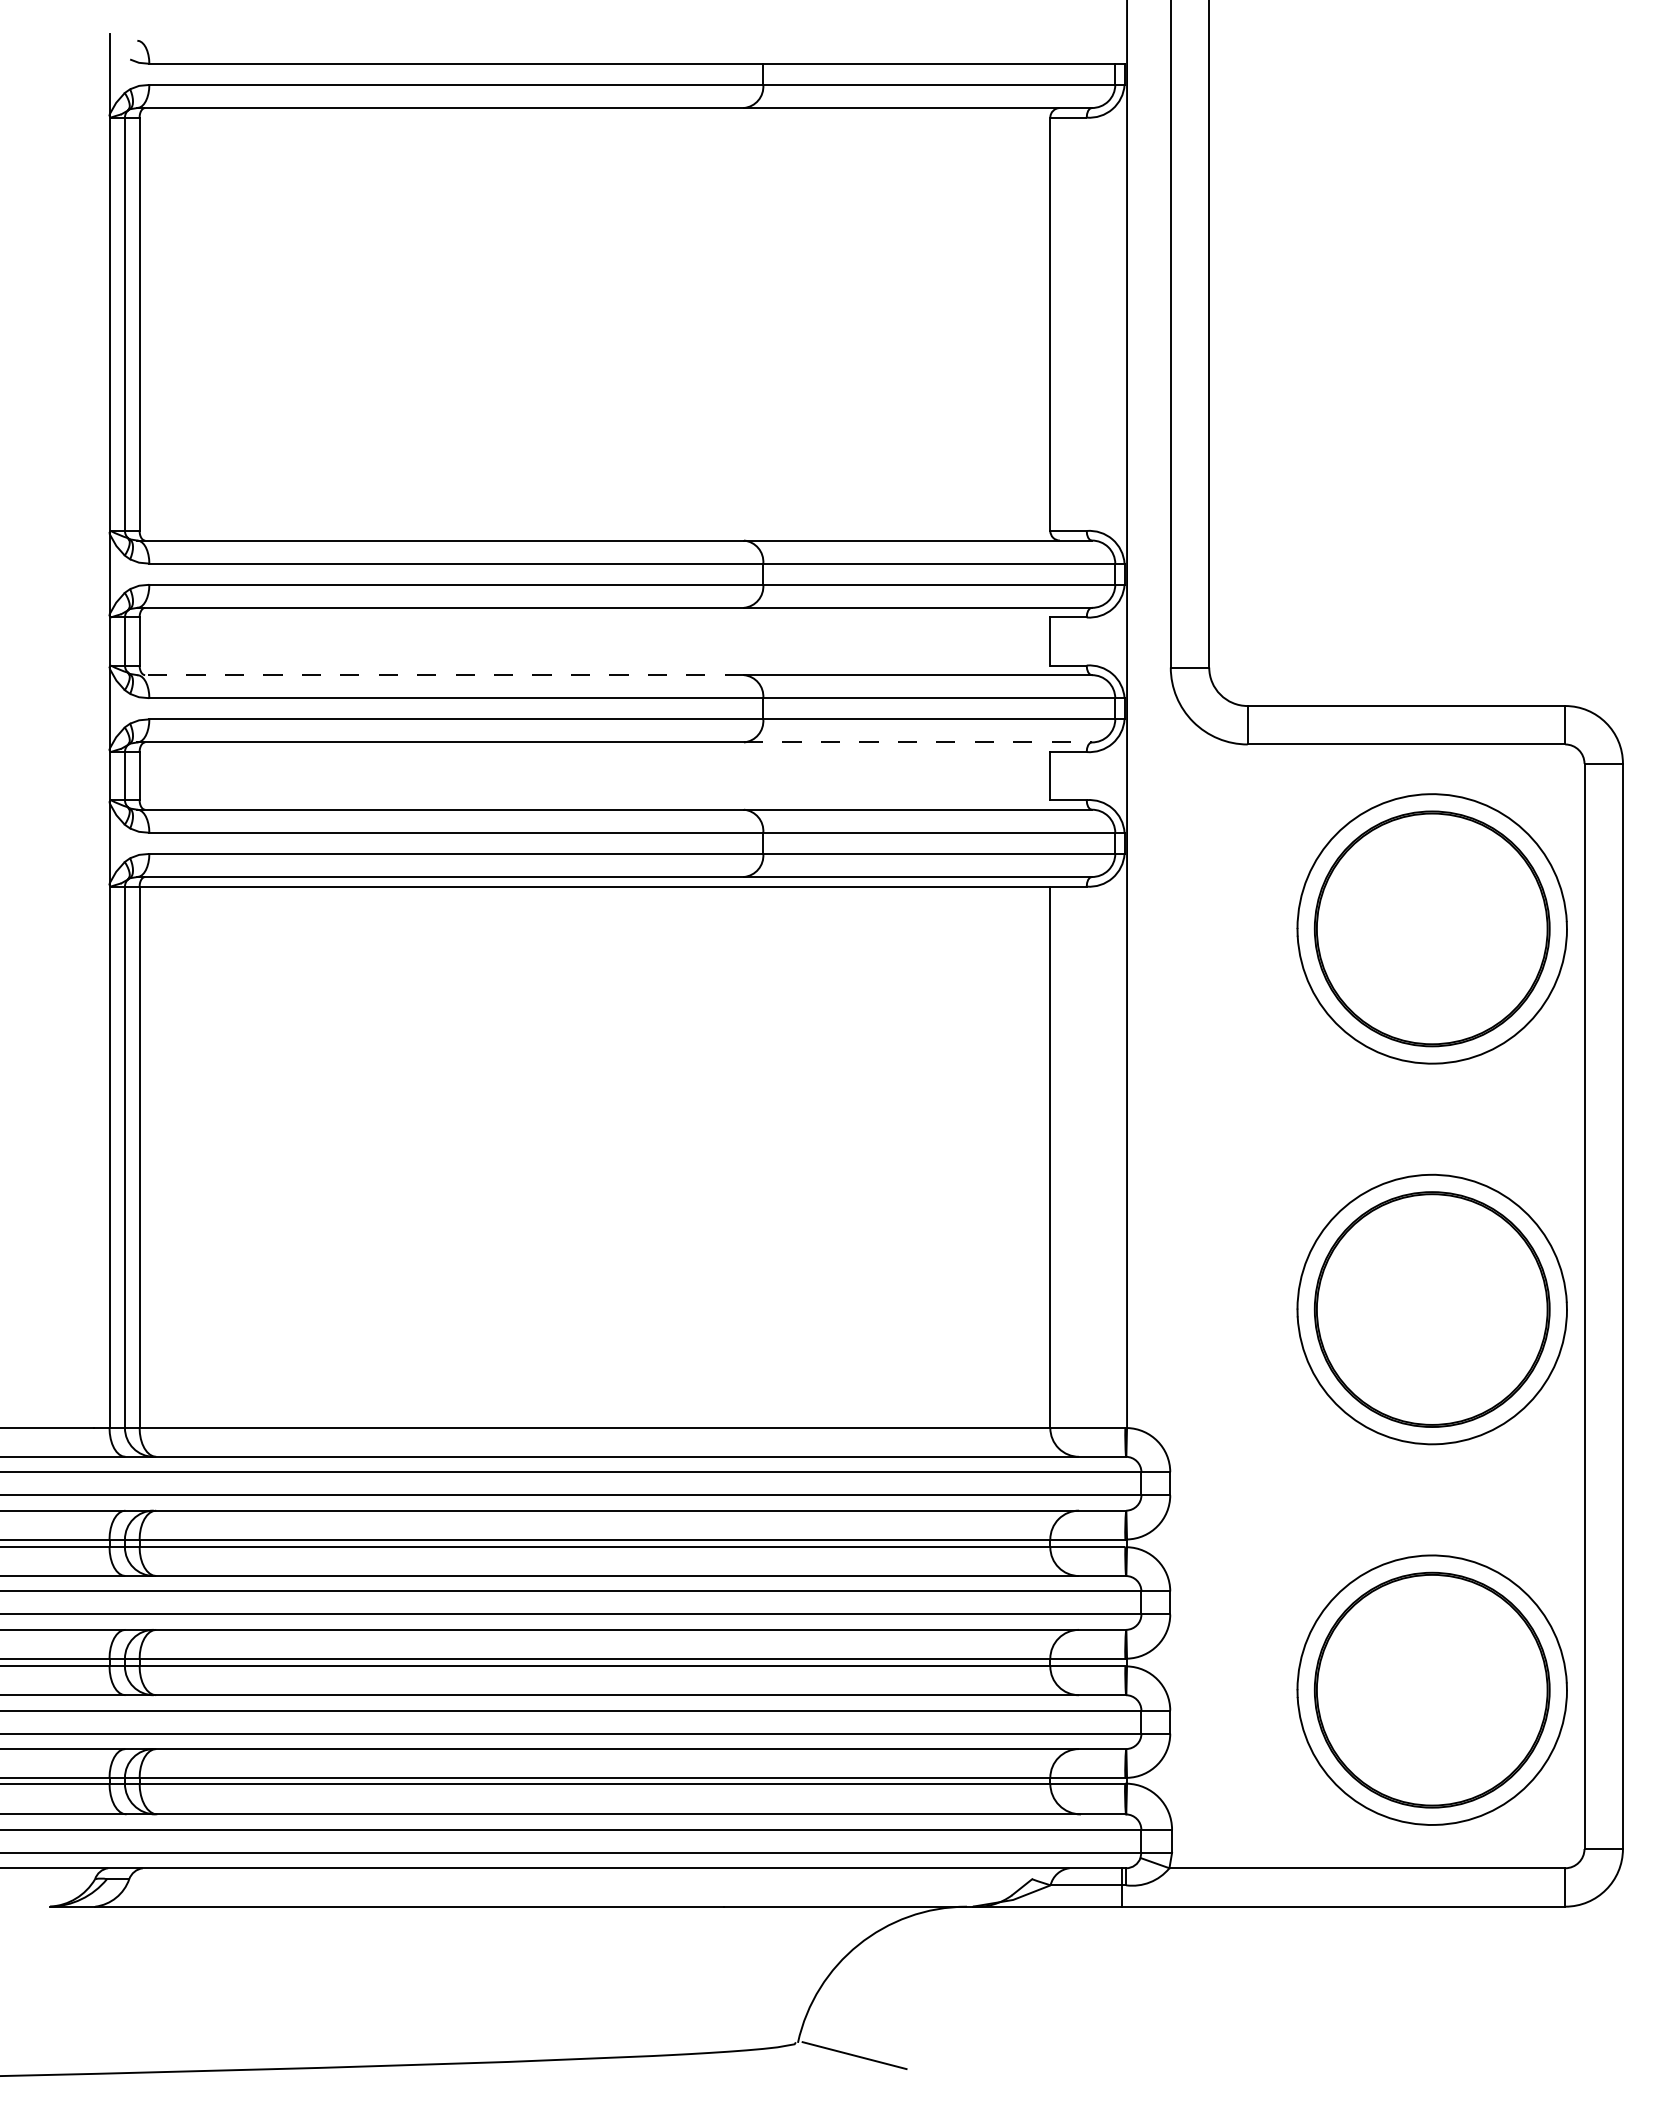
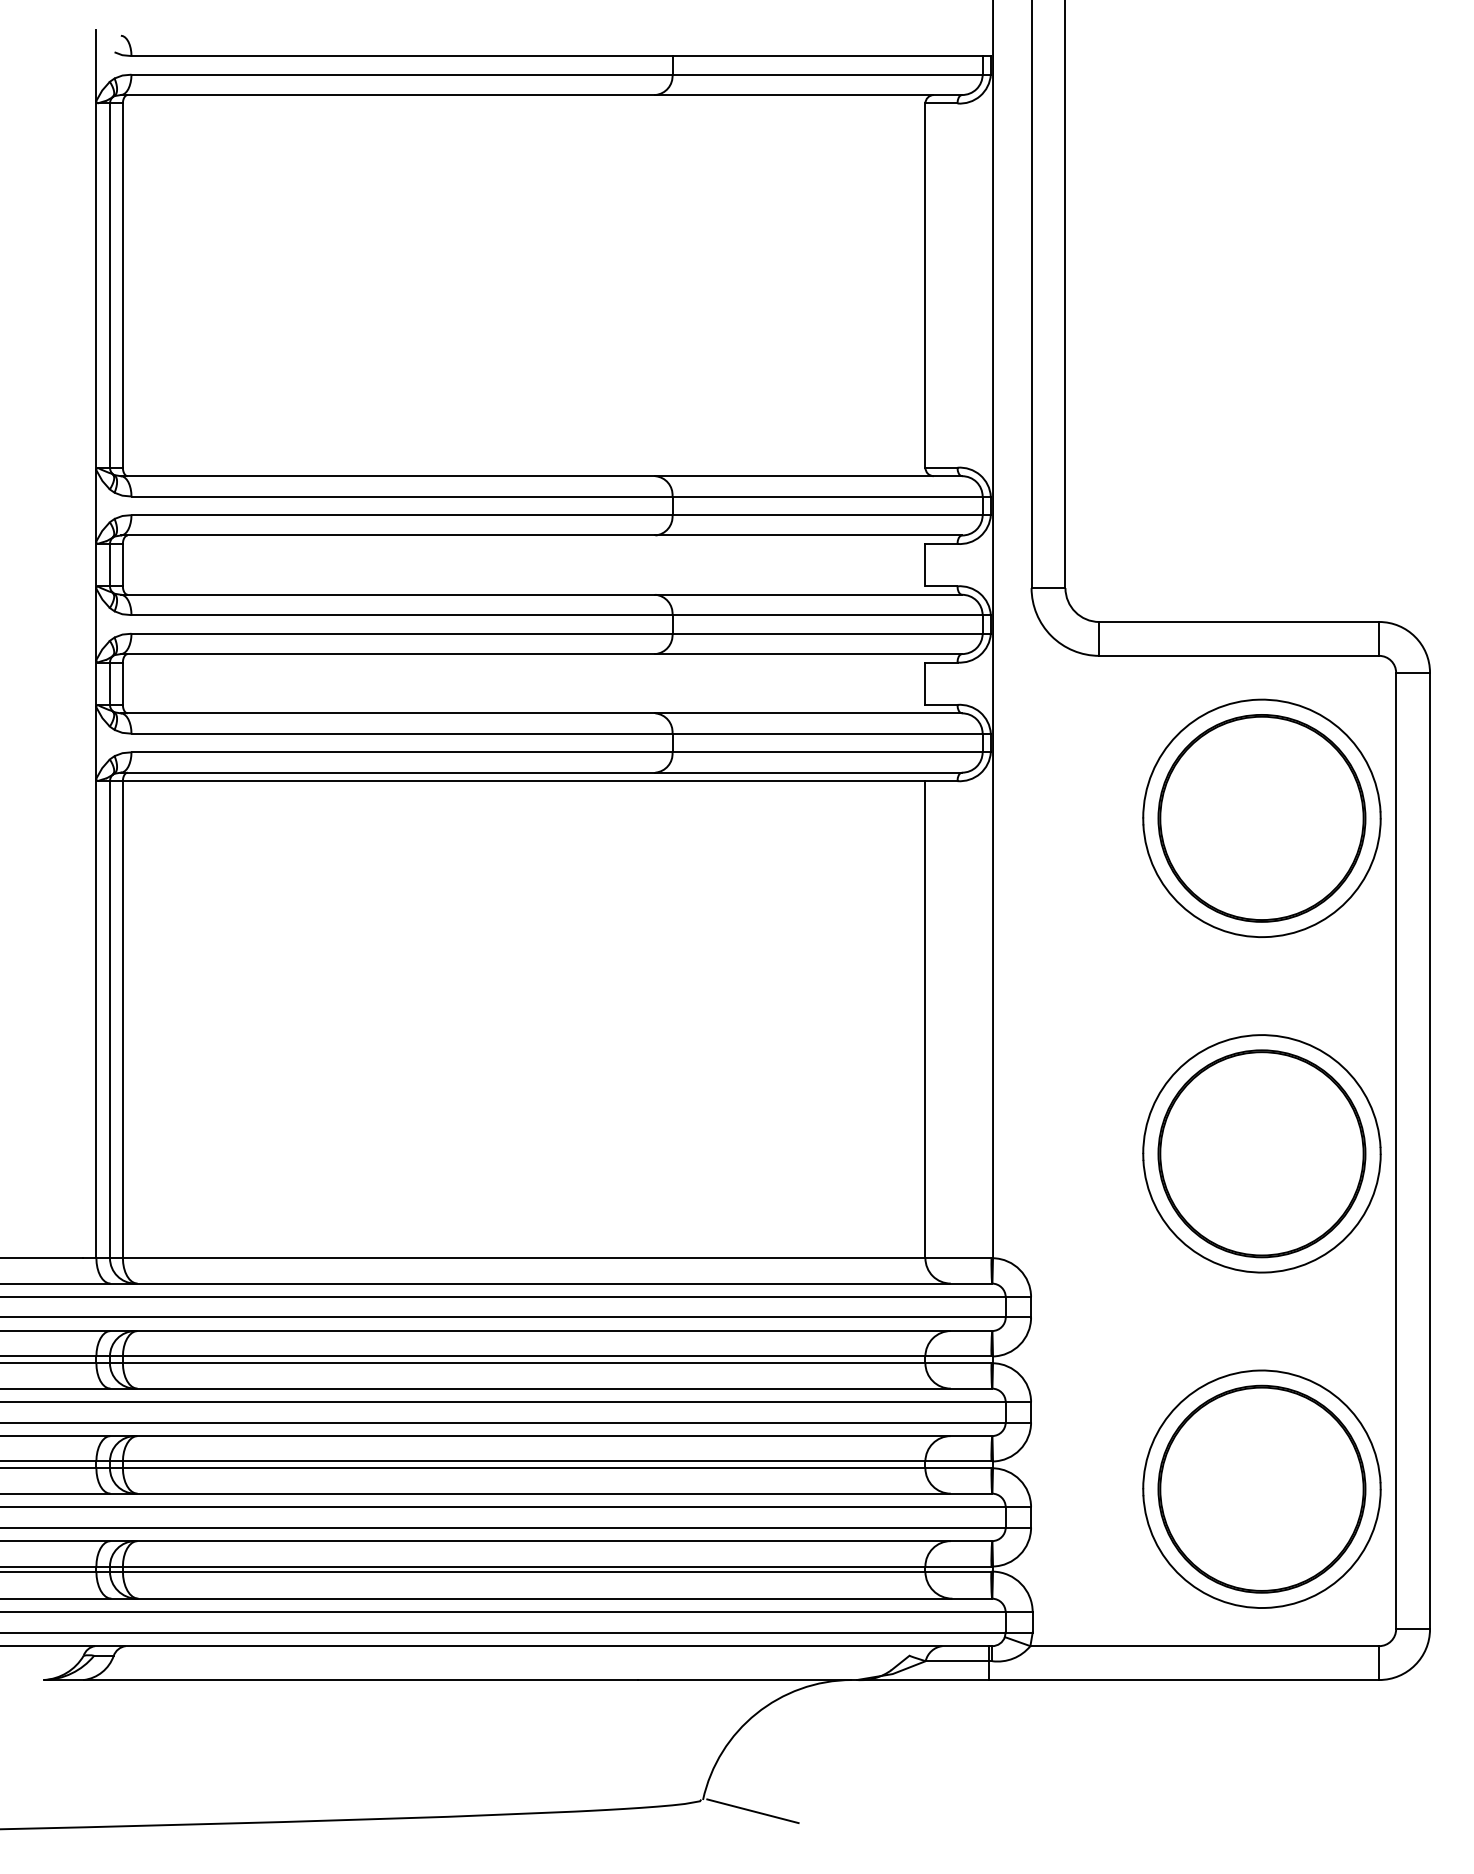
line: (440, 675) -> (388, 595), dashed -> solid
line: (917, 742) -> (808, 654), dashed -> solid

